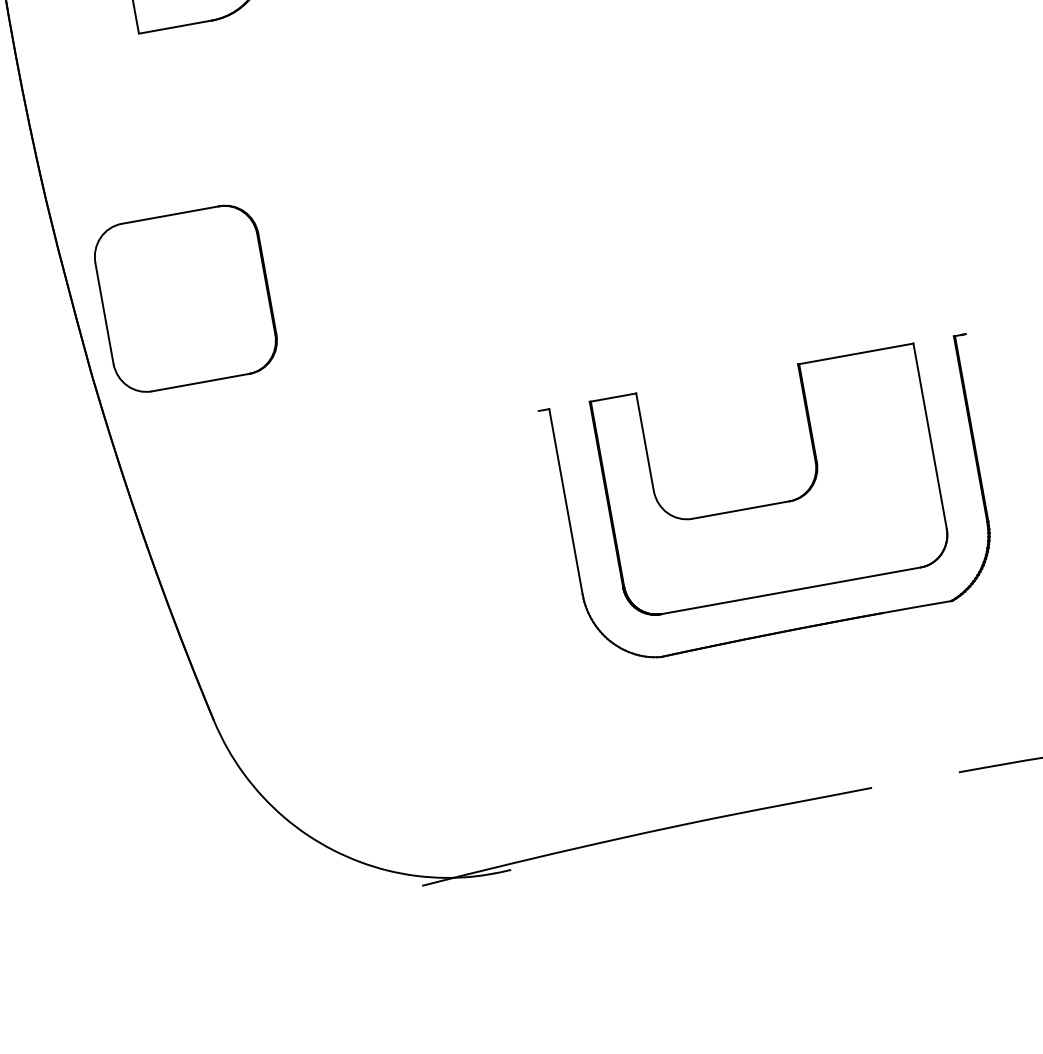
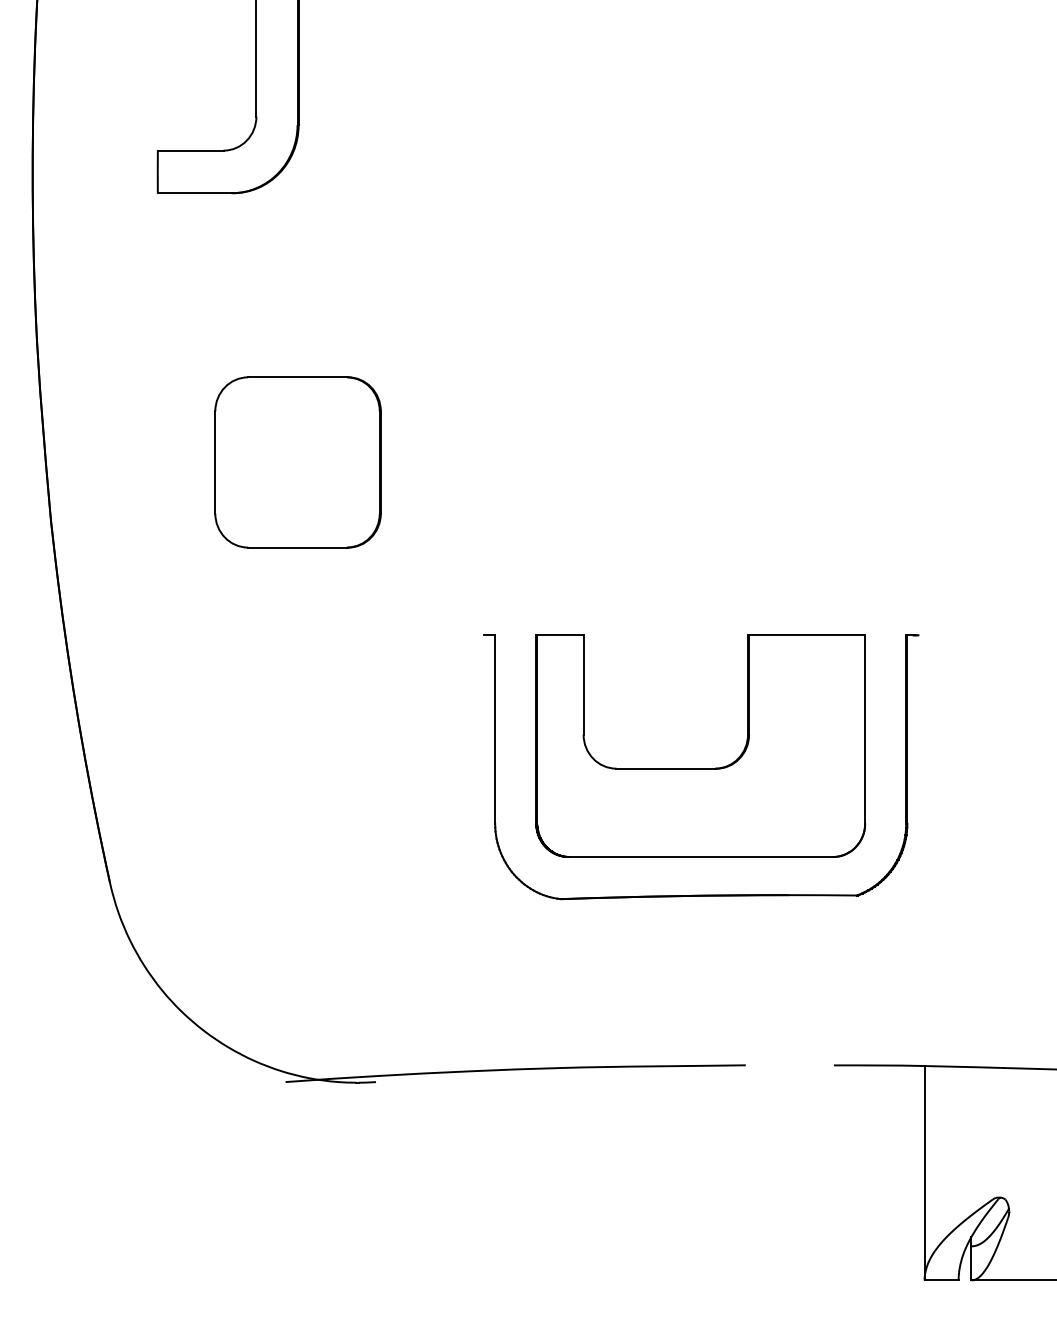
part: (185, 298) -> (297, 462), moved

